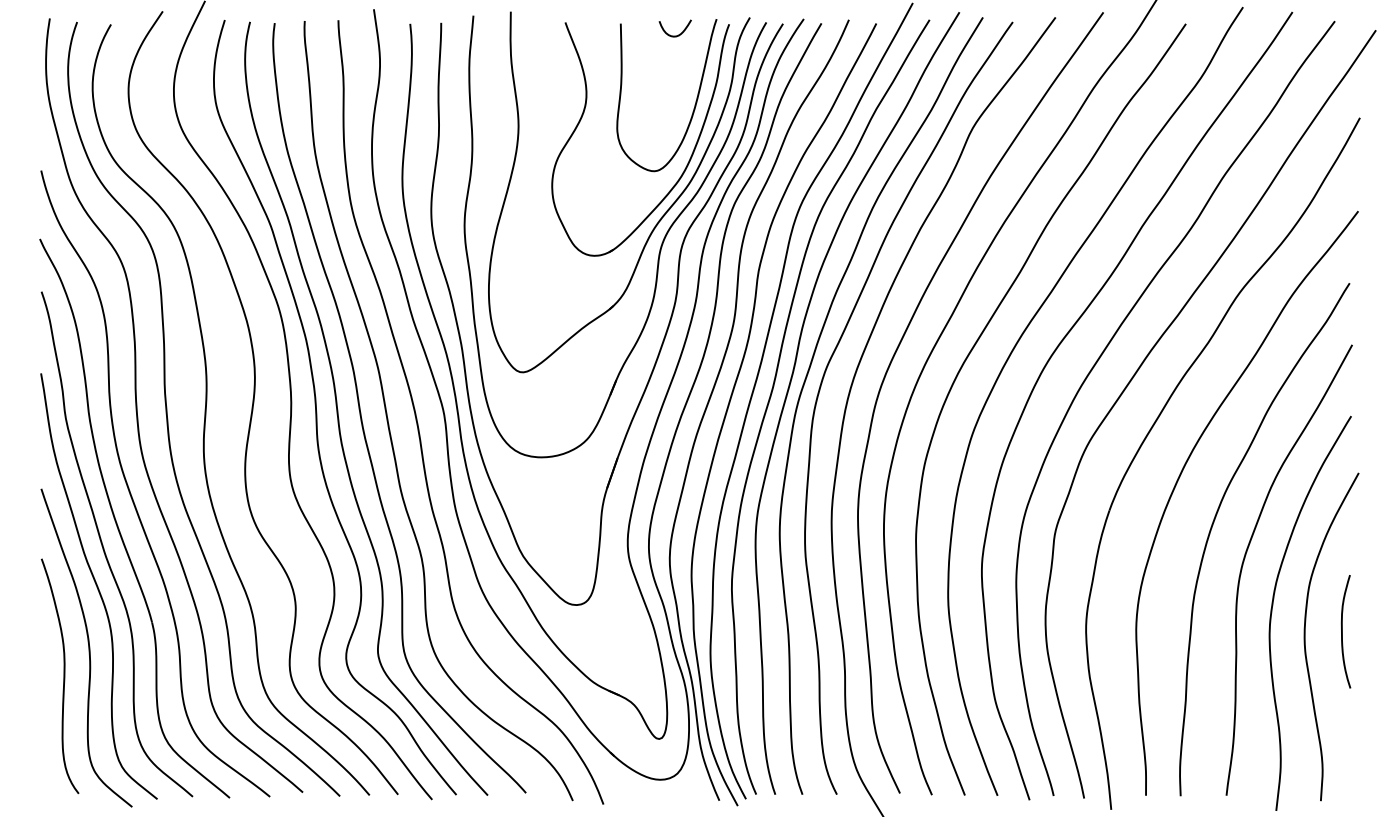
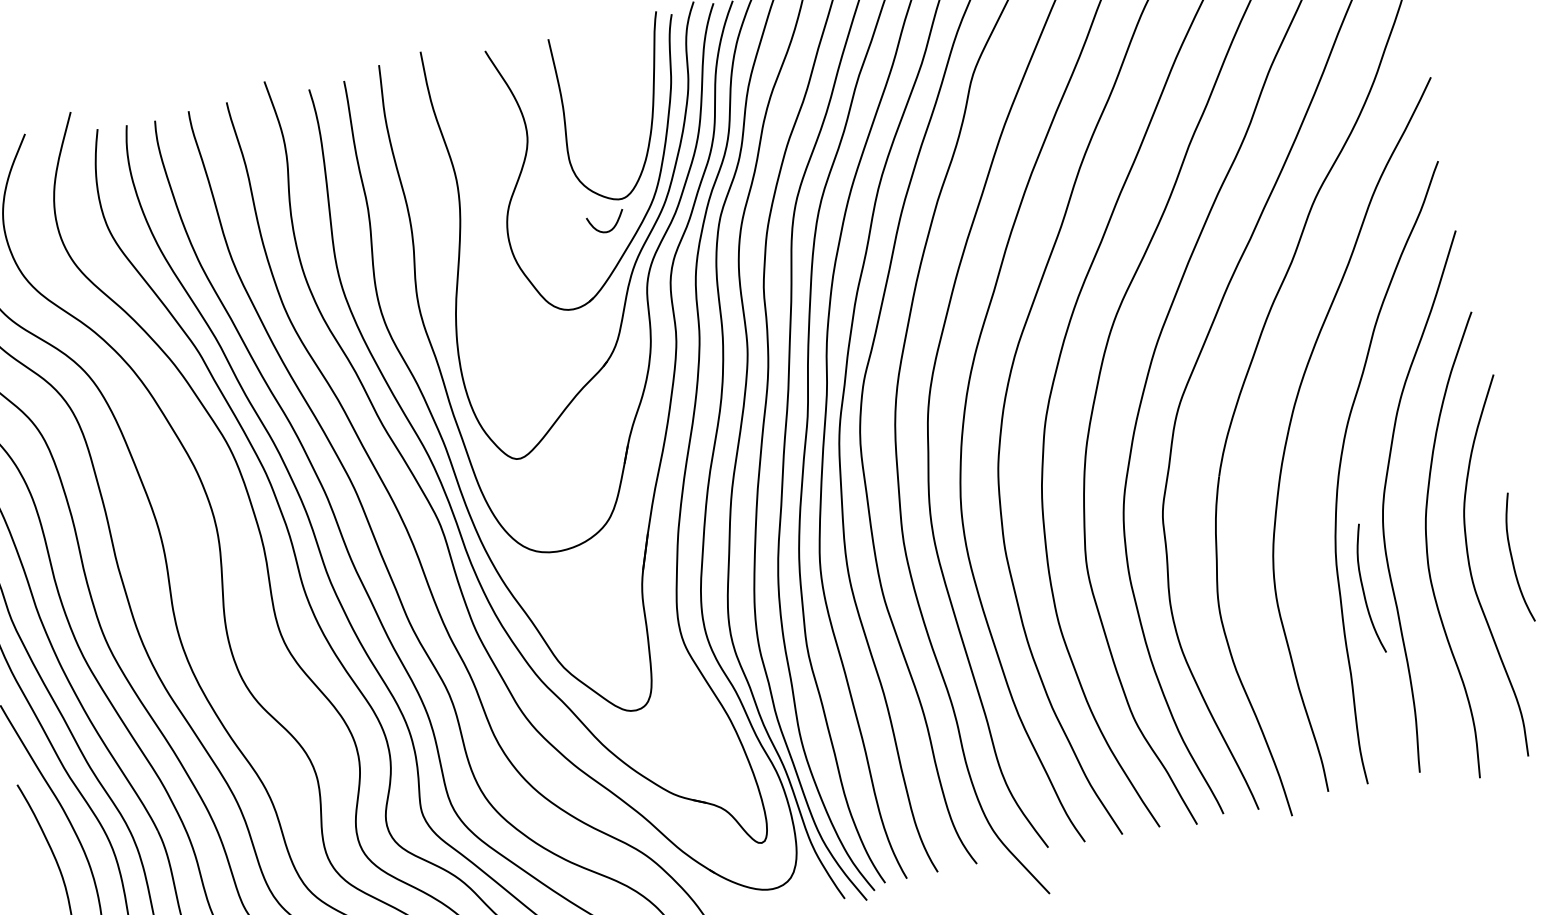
curve: (674, 35) -> (606, 230), moved
curve: (1211, 631) -> (1363, 589), added

